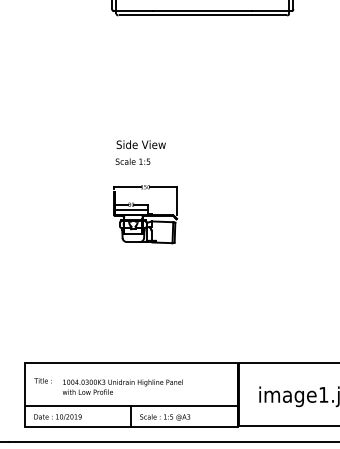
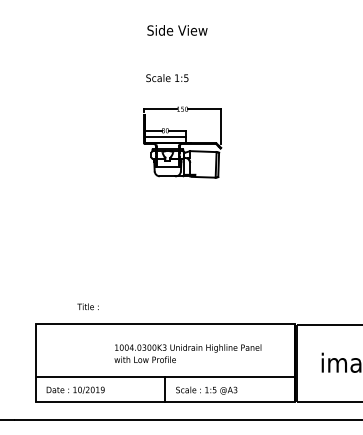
text: (140, 144) -> (176, 30), moved
text: (42, 380) -> (87, 306), moved
text: (122, 386) -> (187, 352), moved

